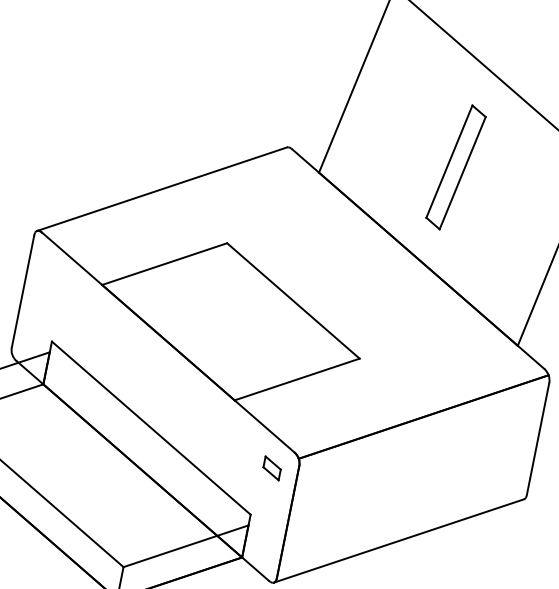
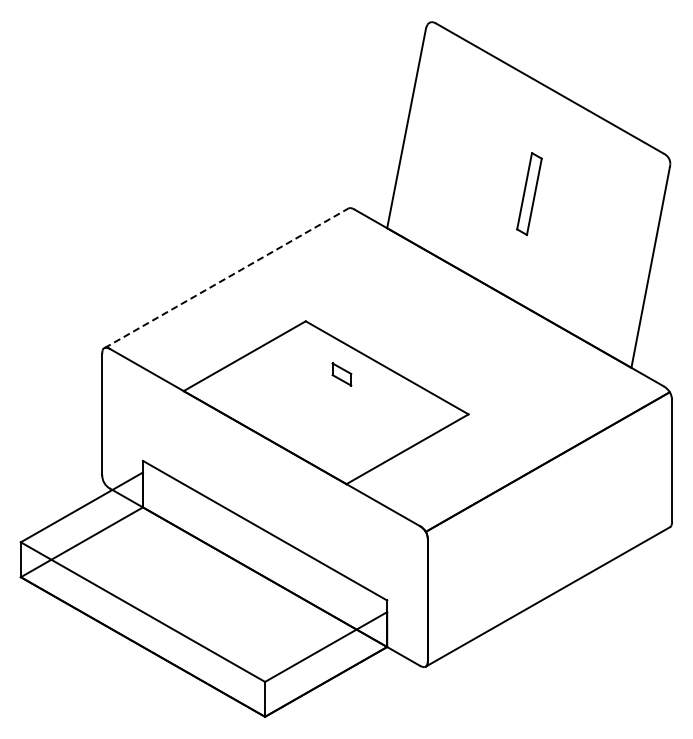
part: (456, 166) -> (529, 193), size x0.6
line: (162, 189) -> (226, 278), solid -> dashed
part: (271, 468) -> (341, 374), moved

